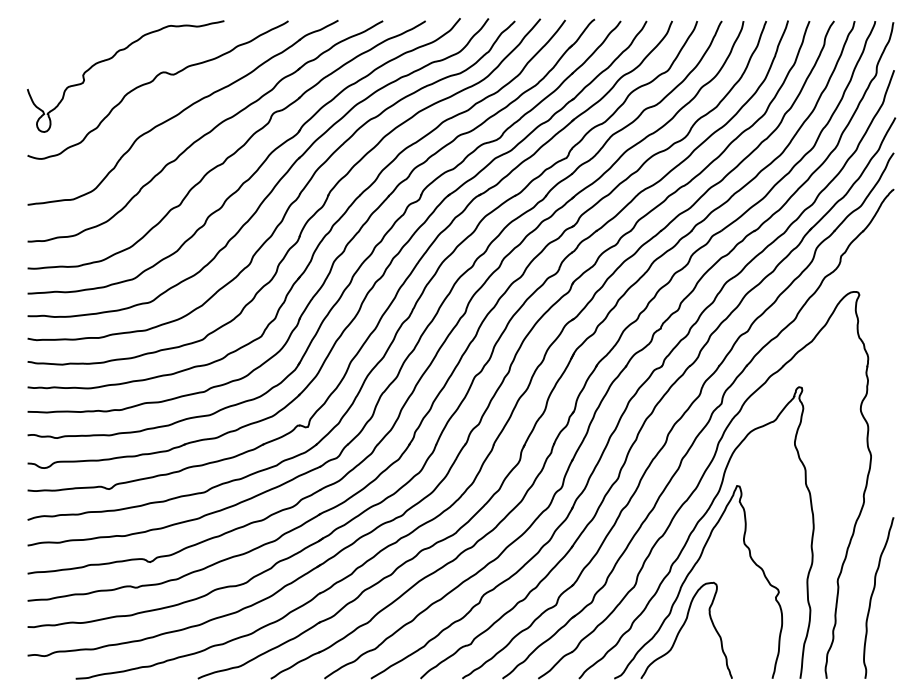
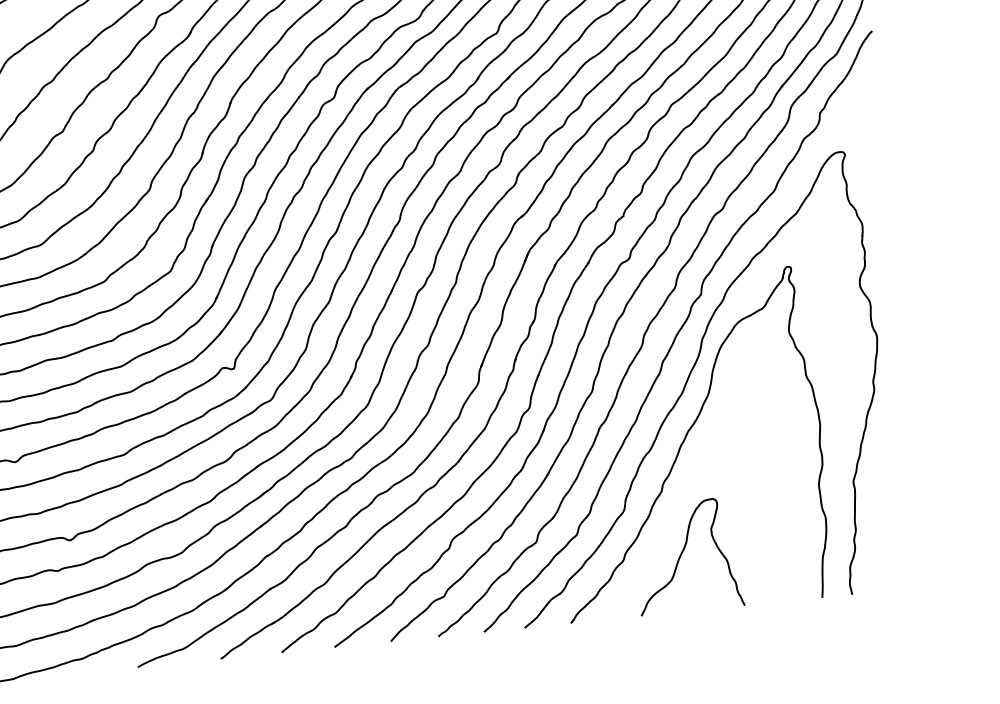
curve: (688, 576) -> (683, 494), removed
curve: (872, 597) -> (894, 497), removed

